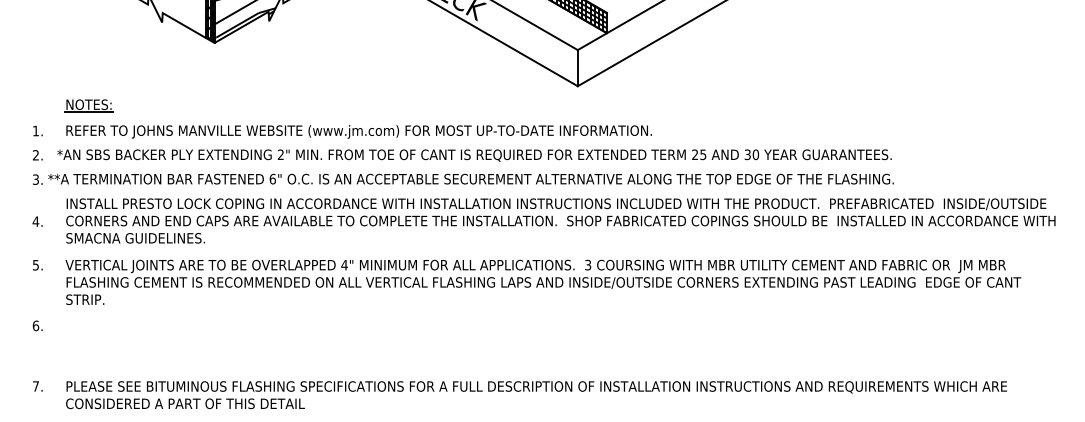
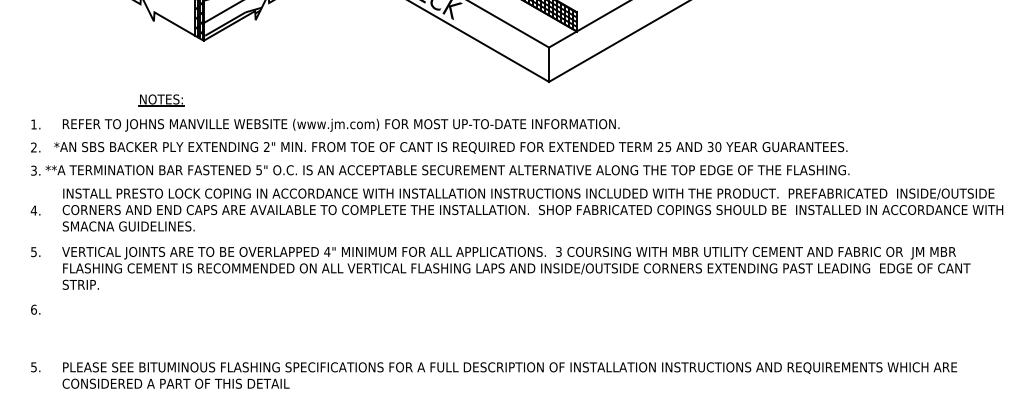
part: (88, 105) -> (160, 100), moved
text: (272, 178) -> (258, 169), 6" -> 5"
text: (35, 386) -> (33, 367), 7. -> 5.

